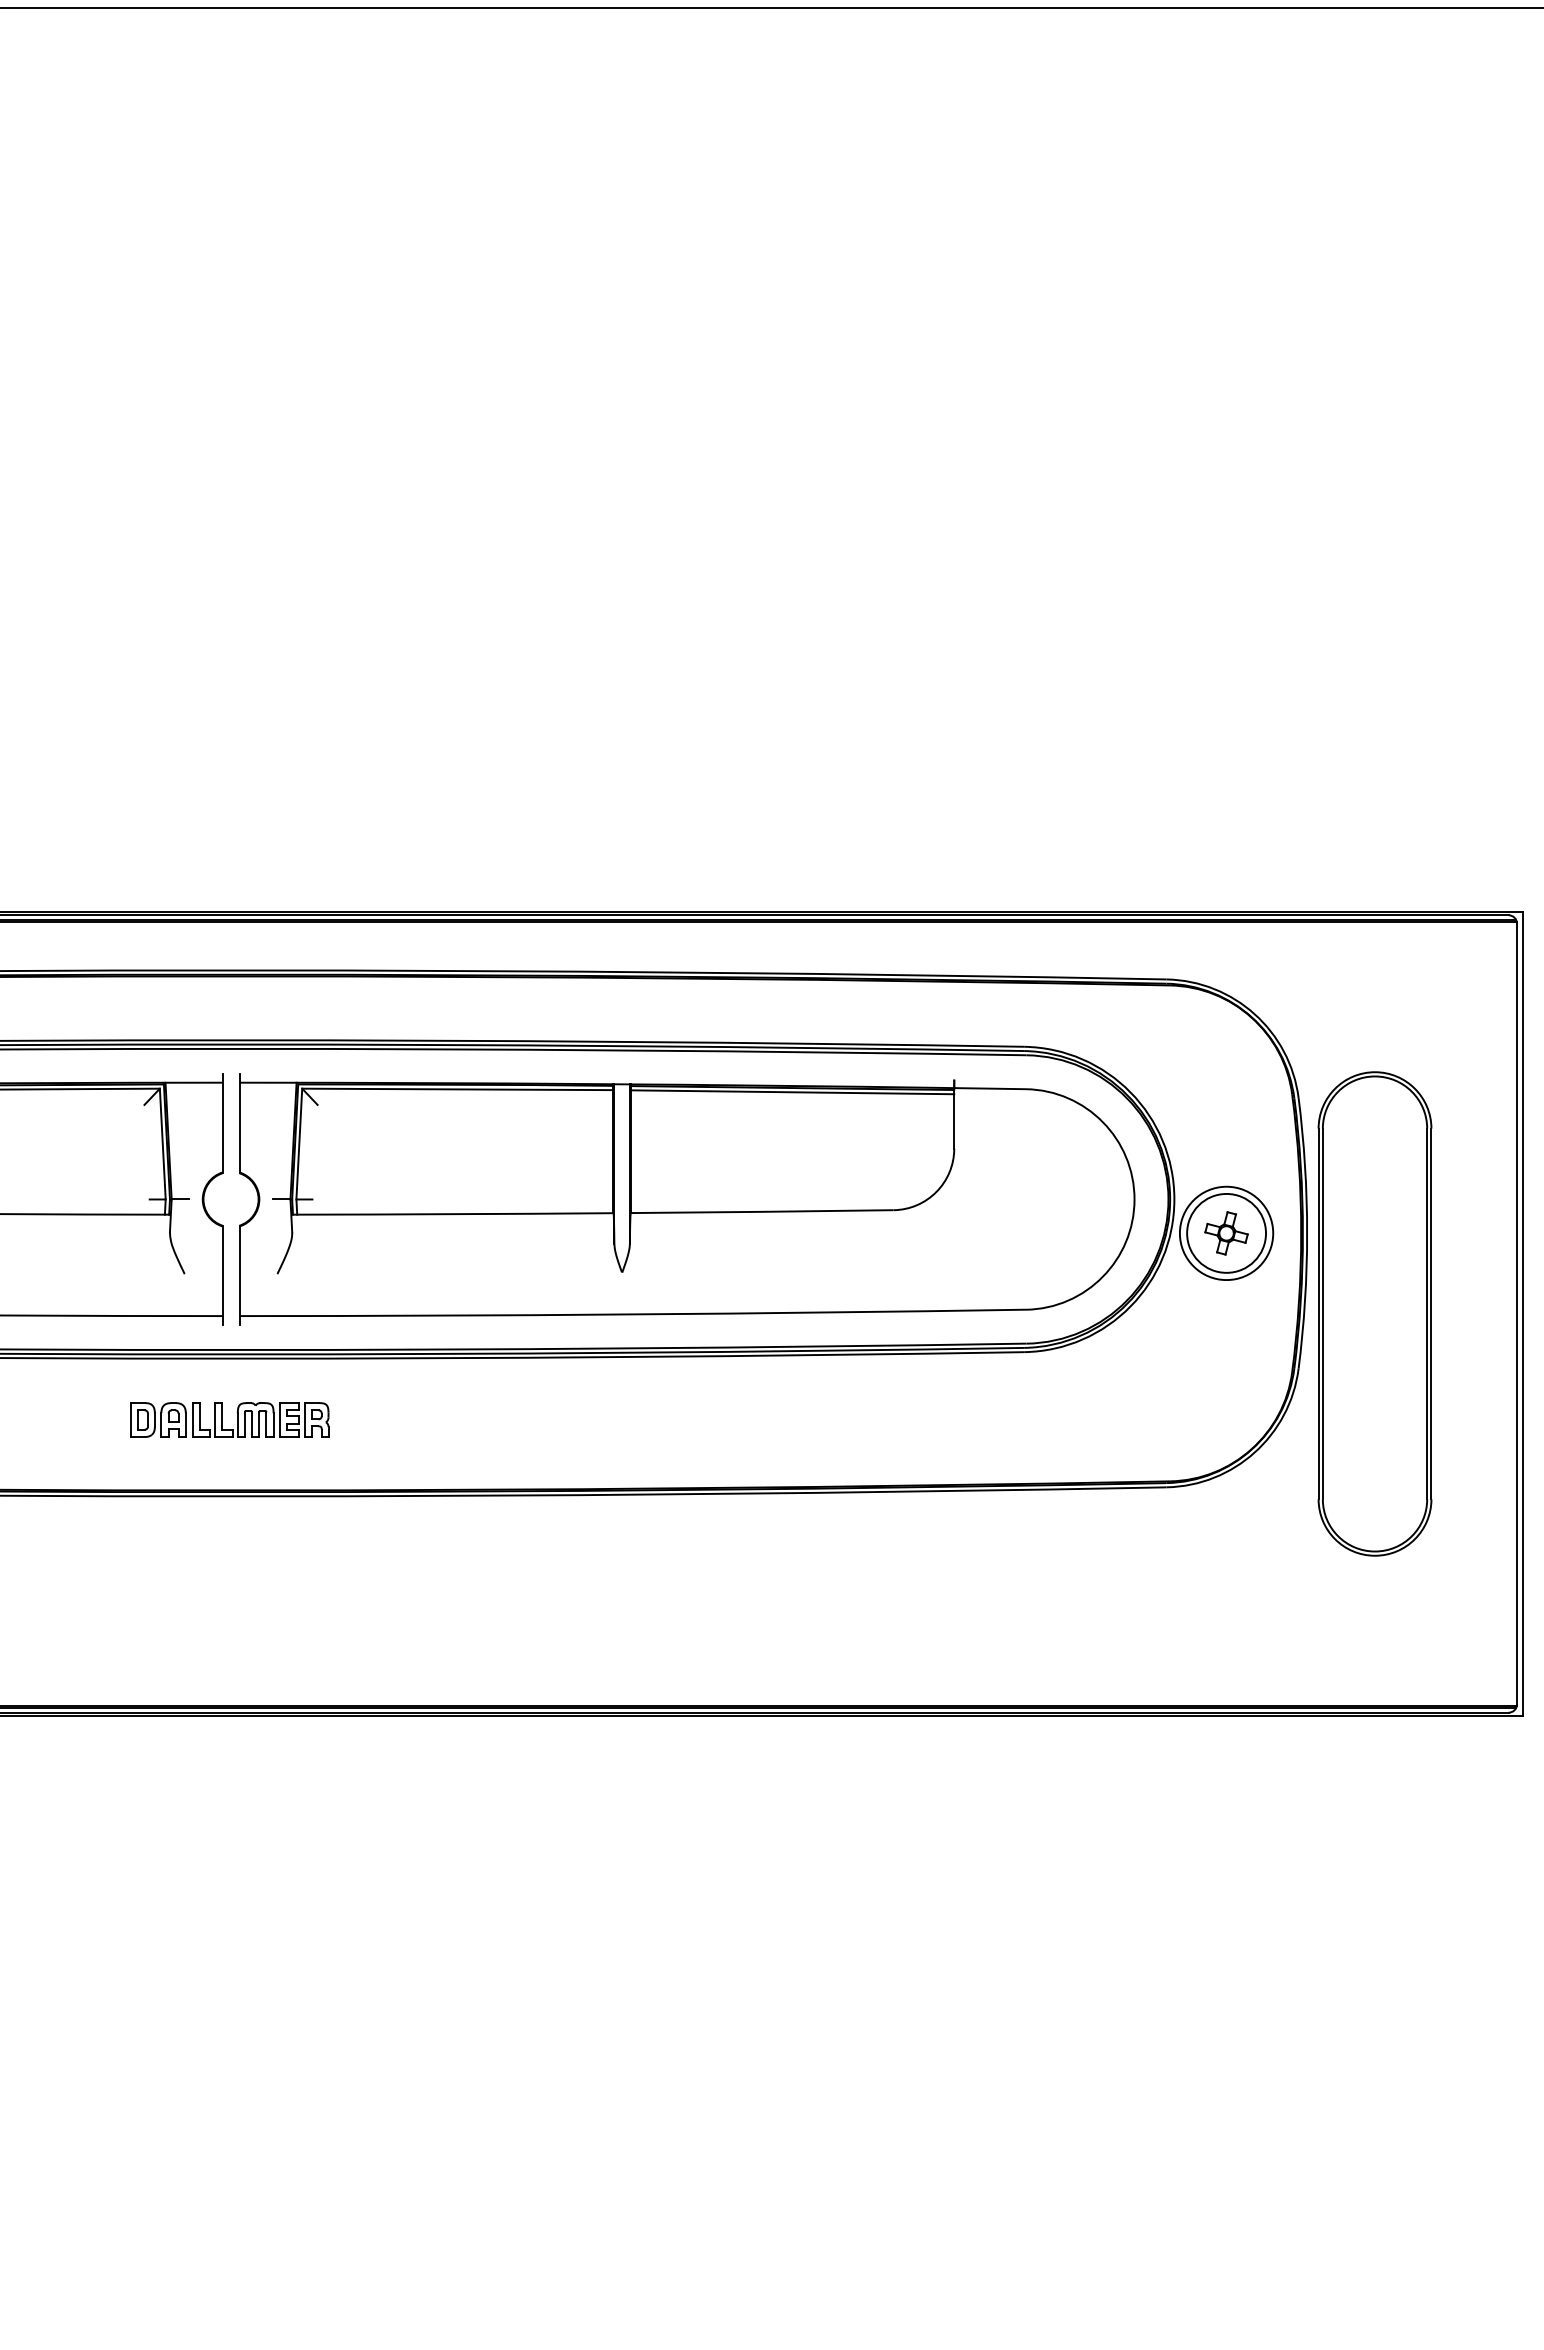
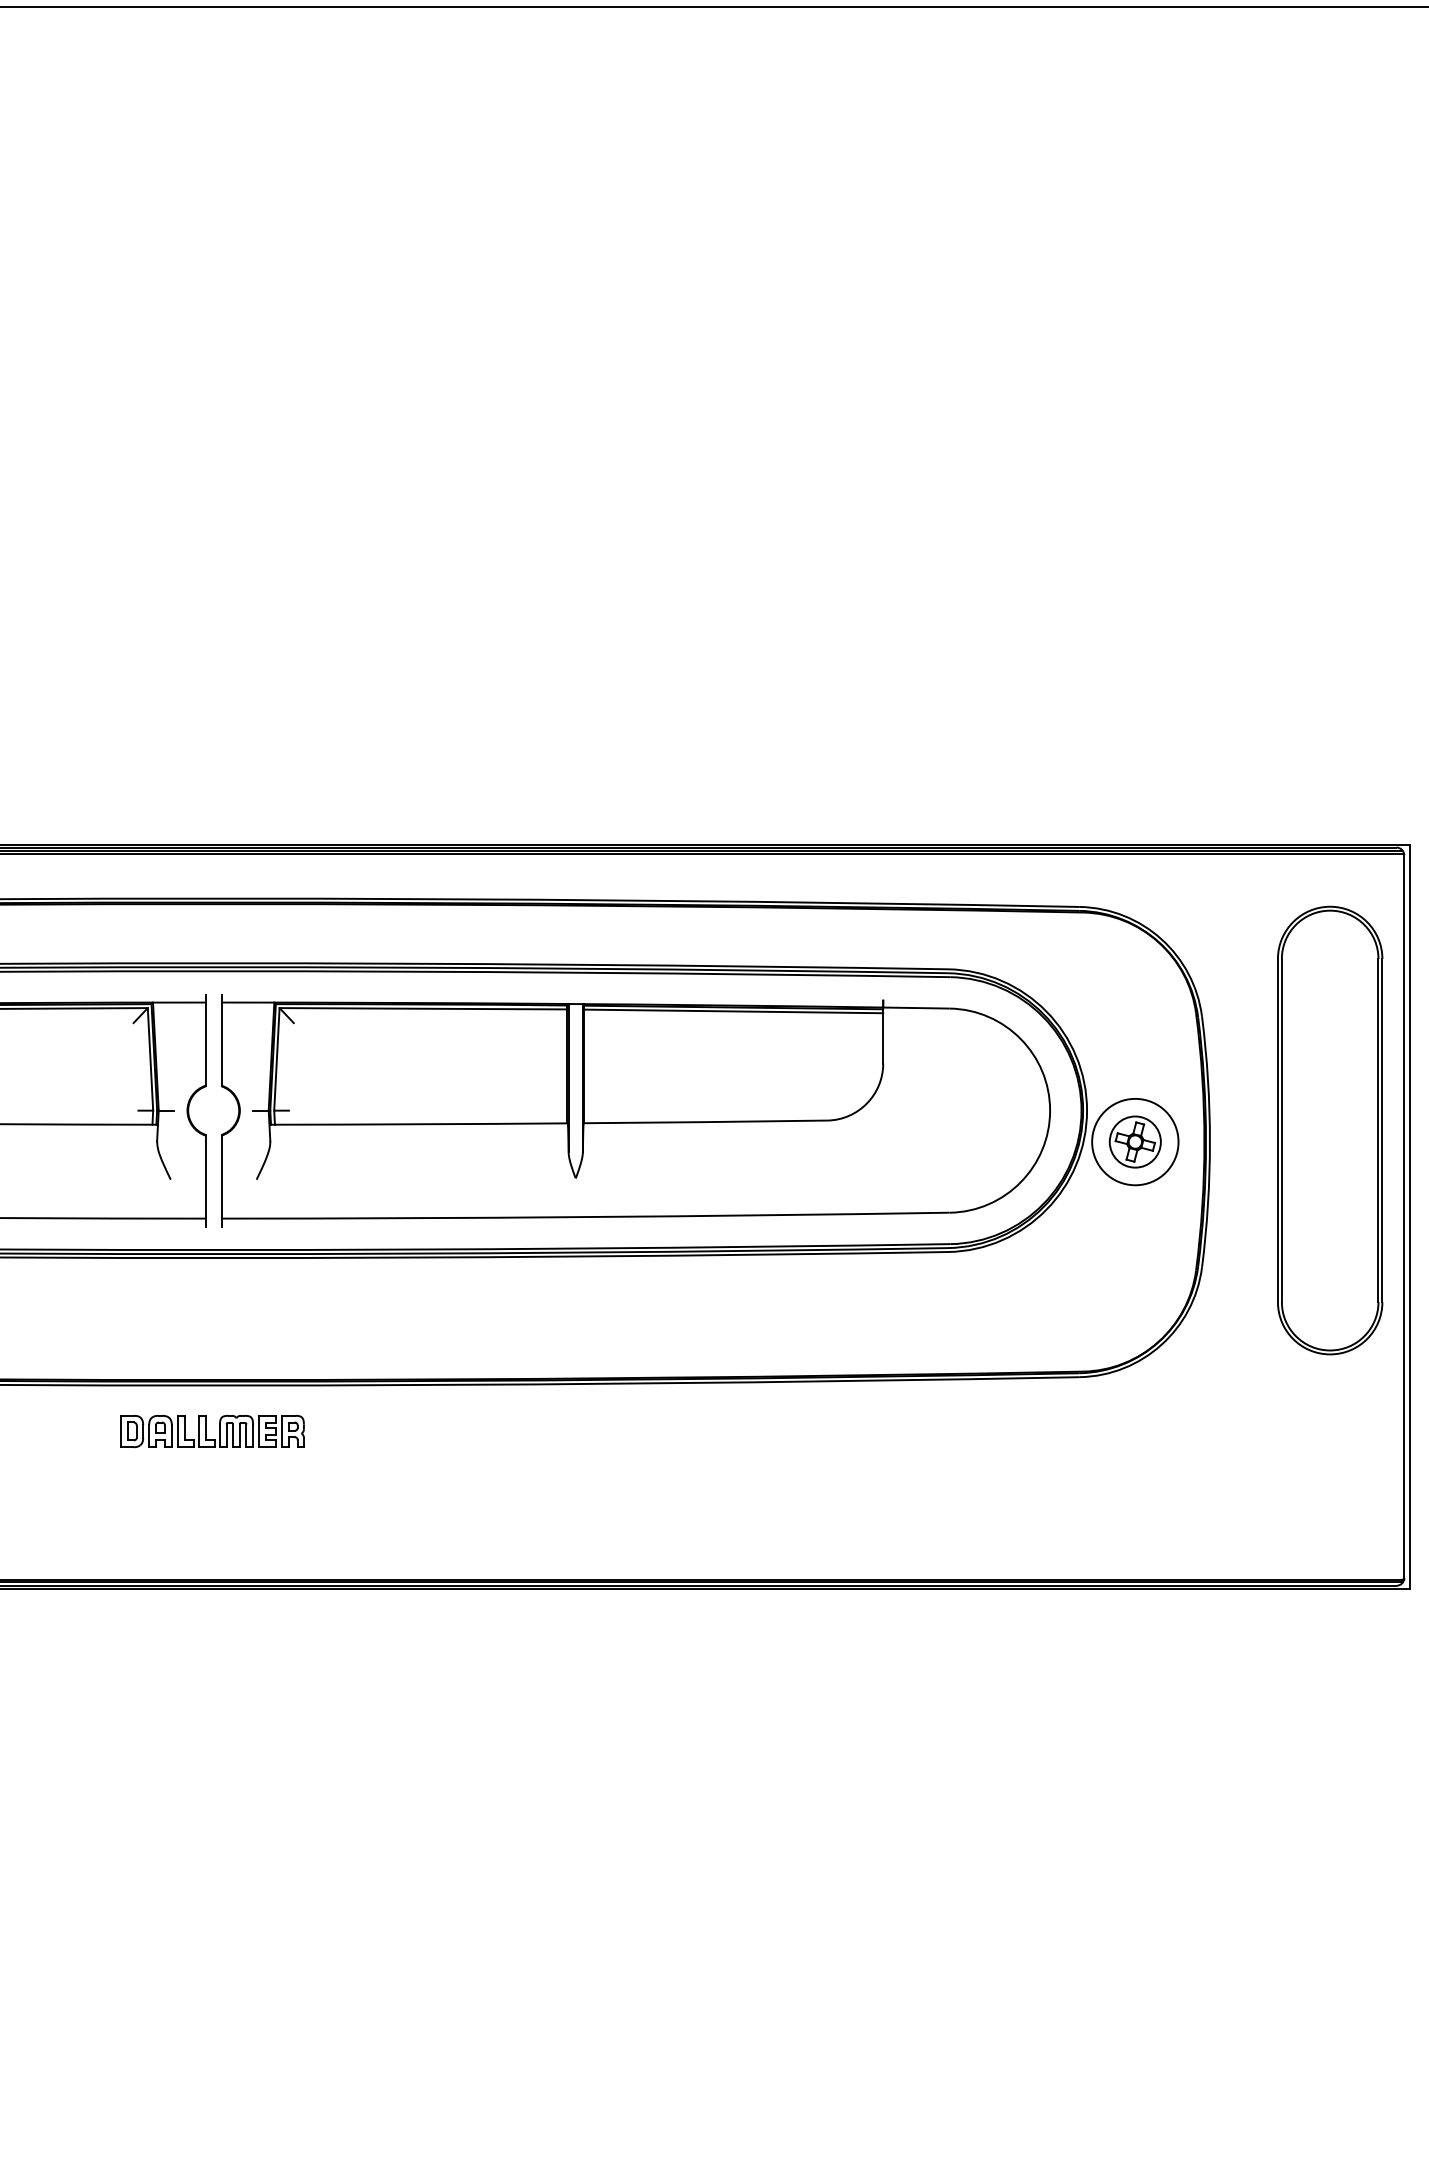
circle: (1226, 1232) -> (1135, 1141), size x0.7
part: (1374, 1313) -> (1329, 1130), moved
part: (222, 1419) -> (205, 1431), moved

